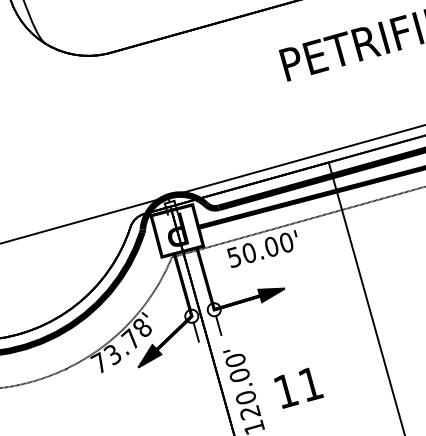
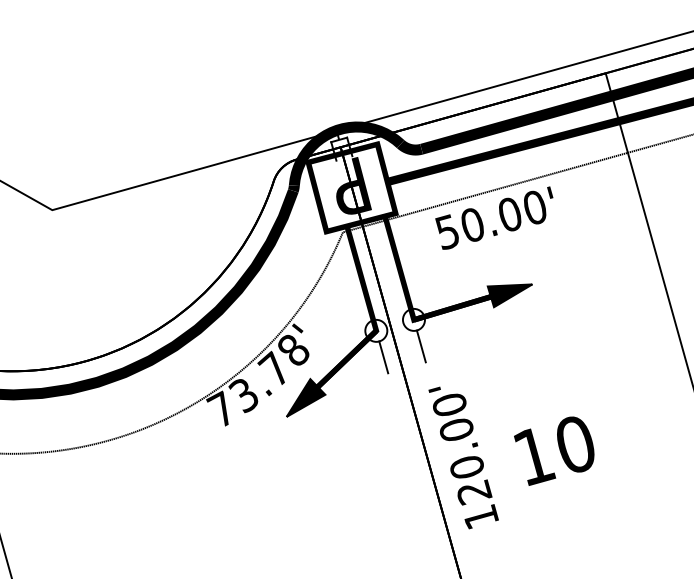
text: (310, 384) -> (575, 445), 11 -> 10

